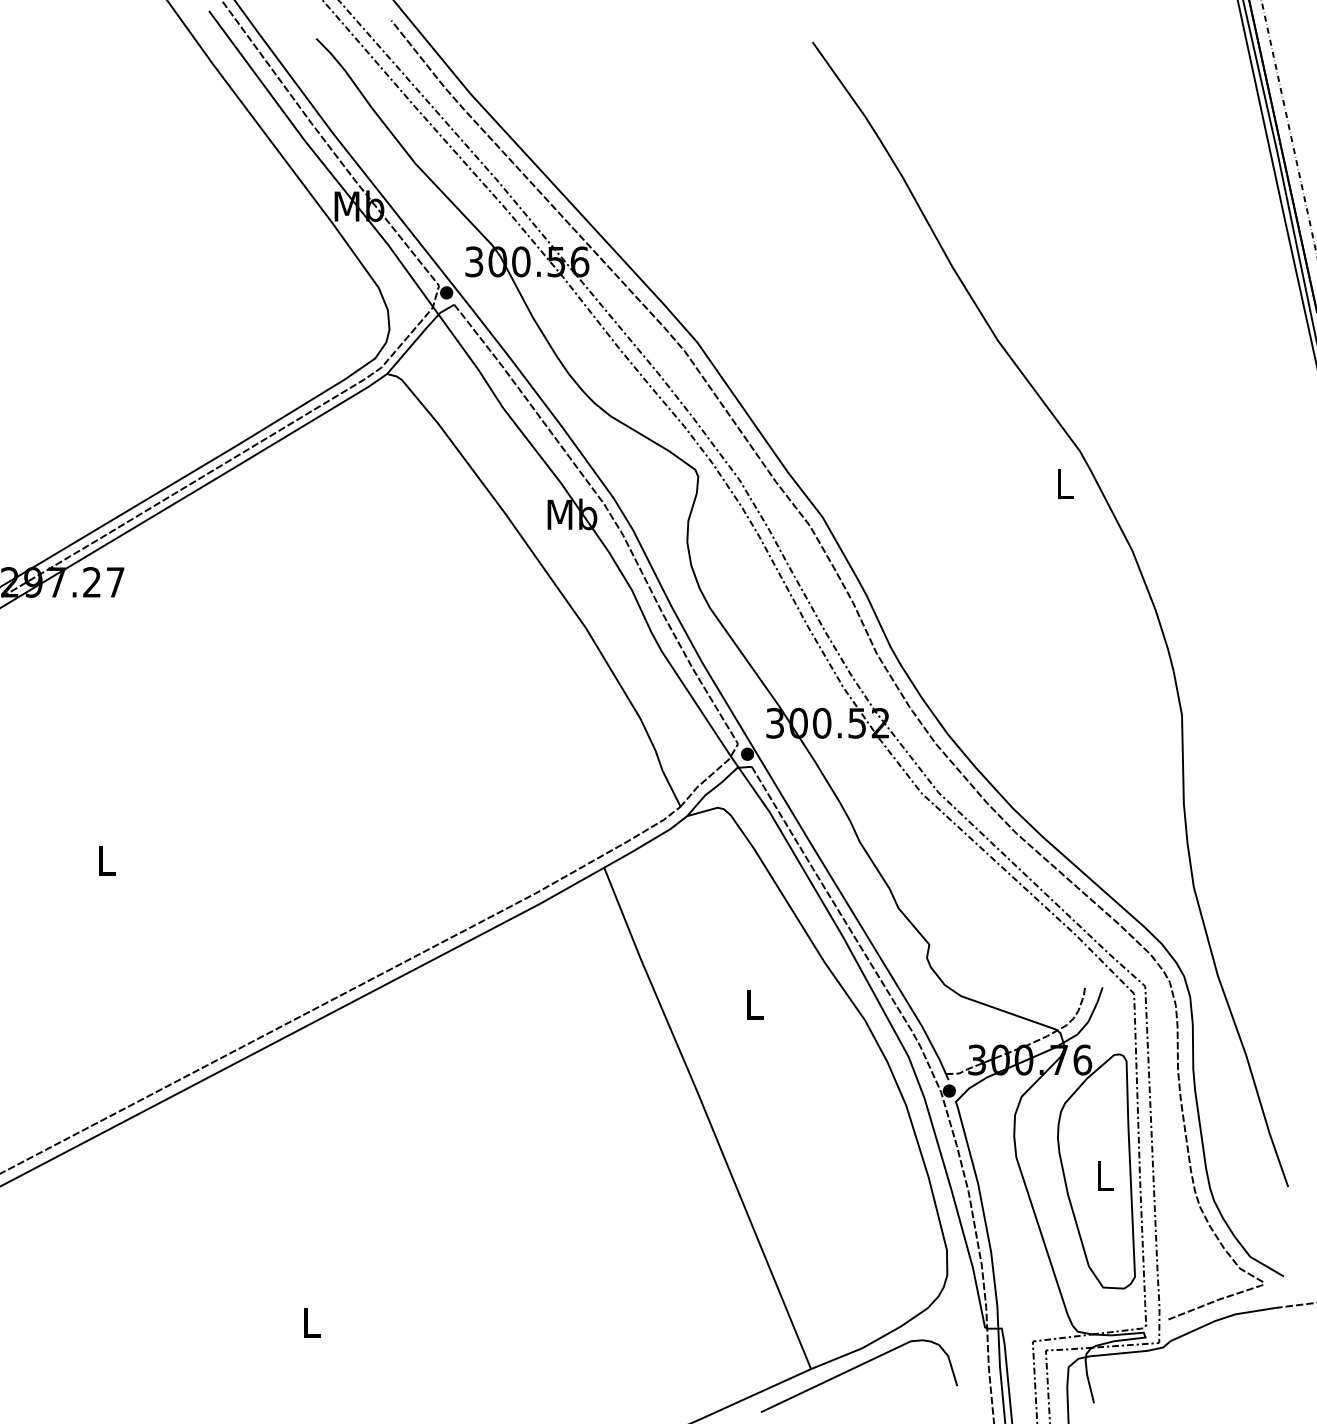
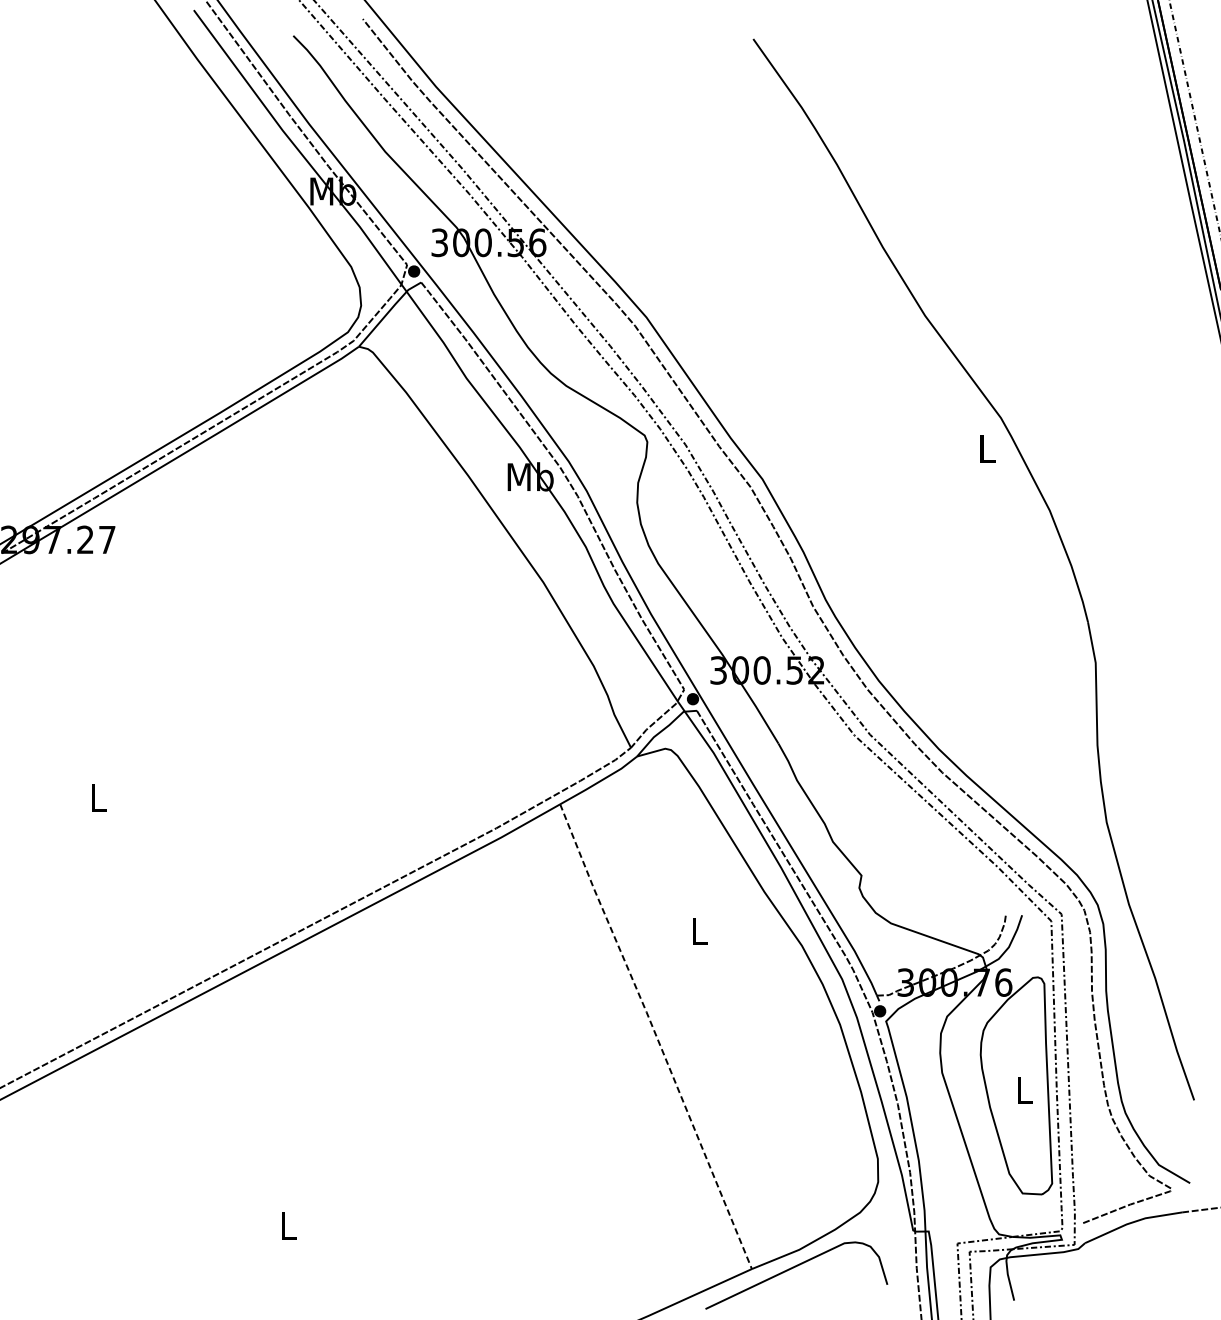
line: (707, 1116) -> (655, 1034), solid -> dashed

